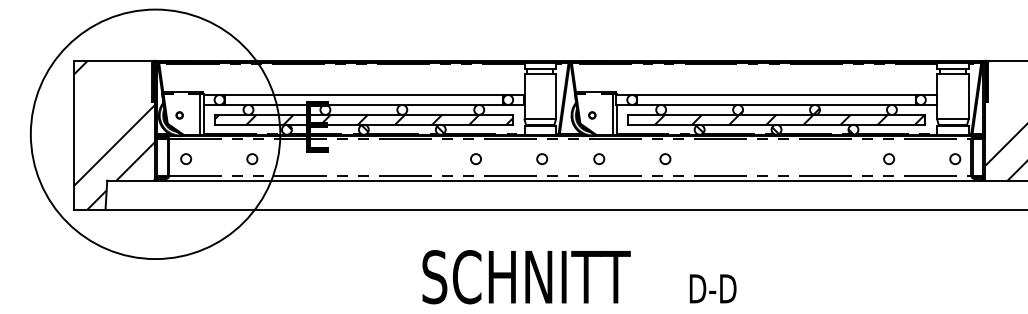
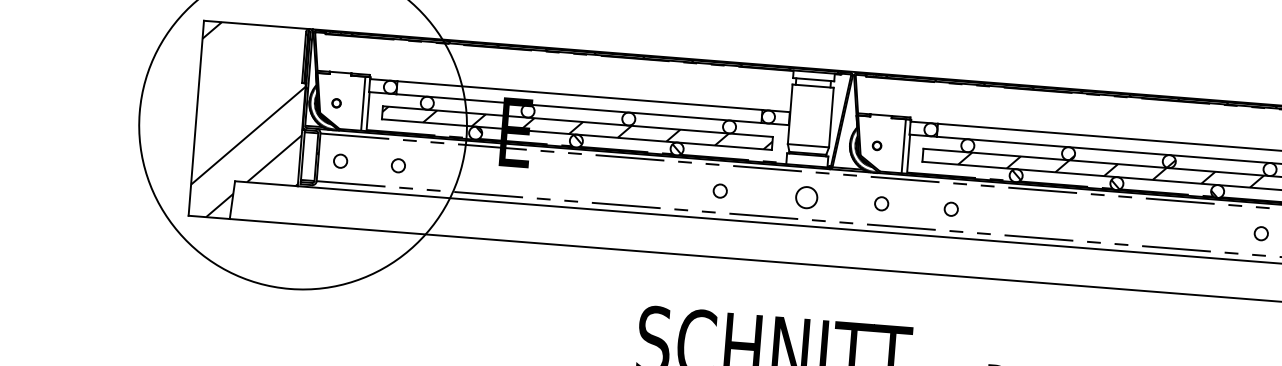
circle: (252, 159) -> (398, 166), moved
circle: (542, 159) -> (807, 198), size x1.6
circle: (665, 159) -> (951, 209), moved

